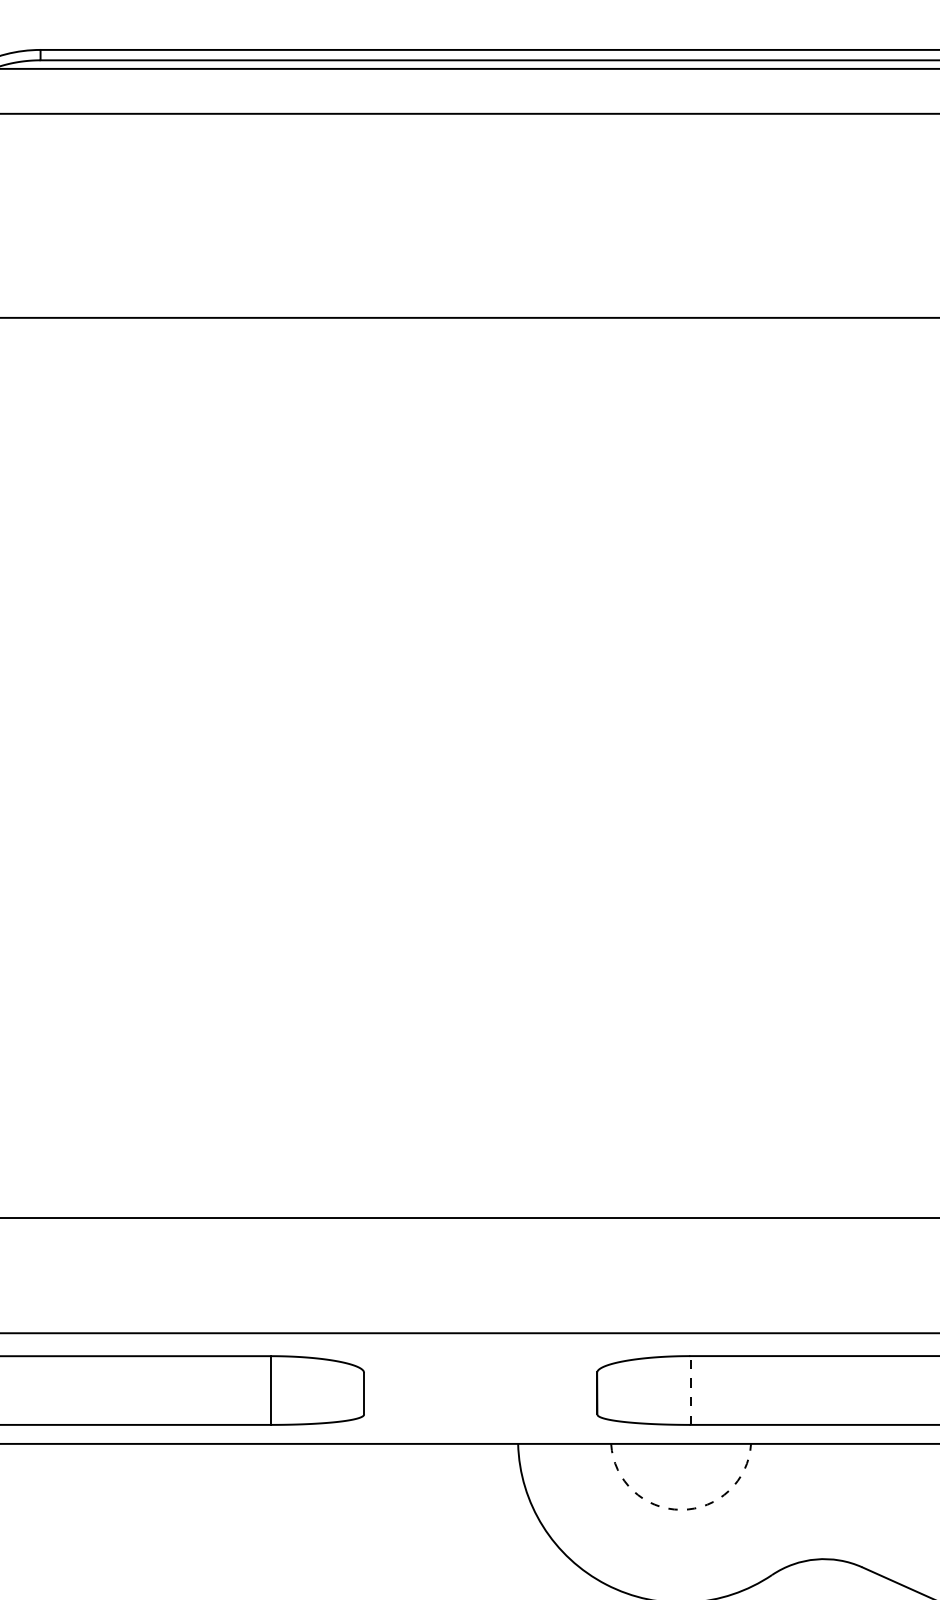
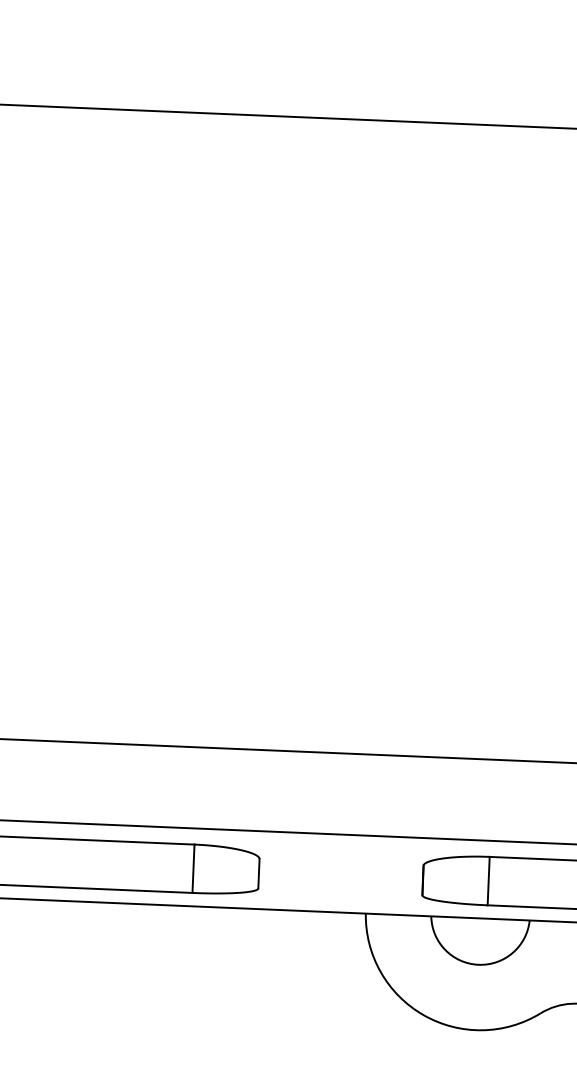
line: (690, 1390) -> (488, 881), dashed -> solid
arc: (681, 1509) -> (478, 964), dashed -> solid

